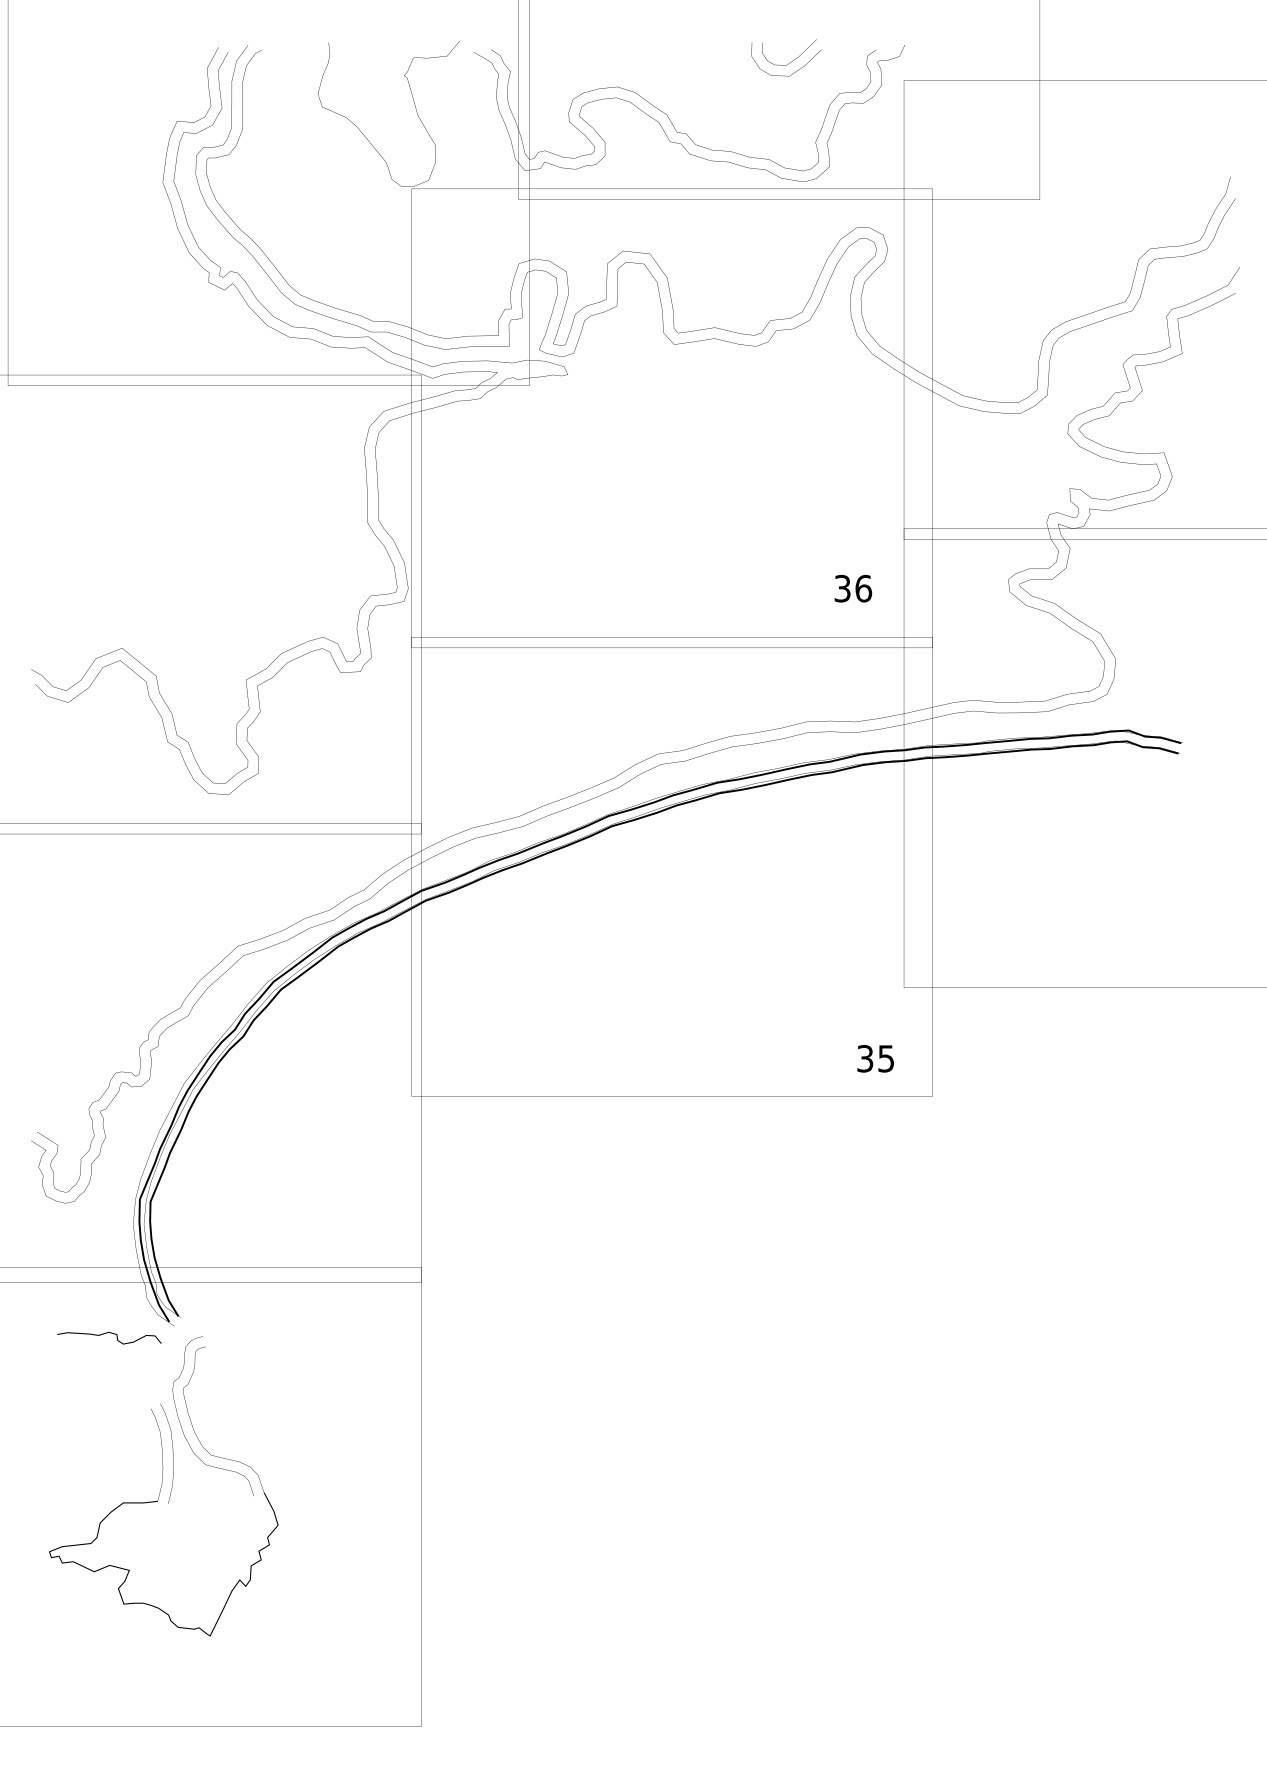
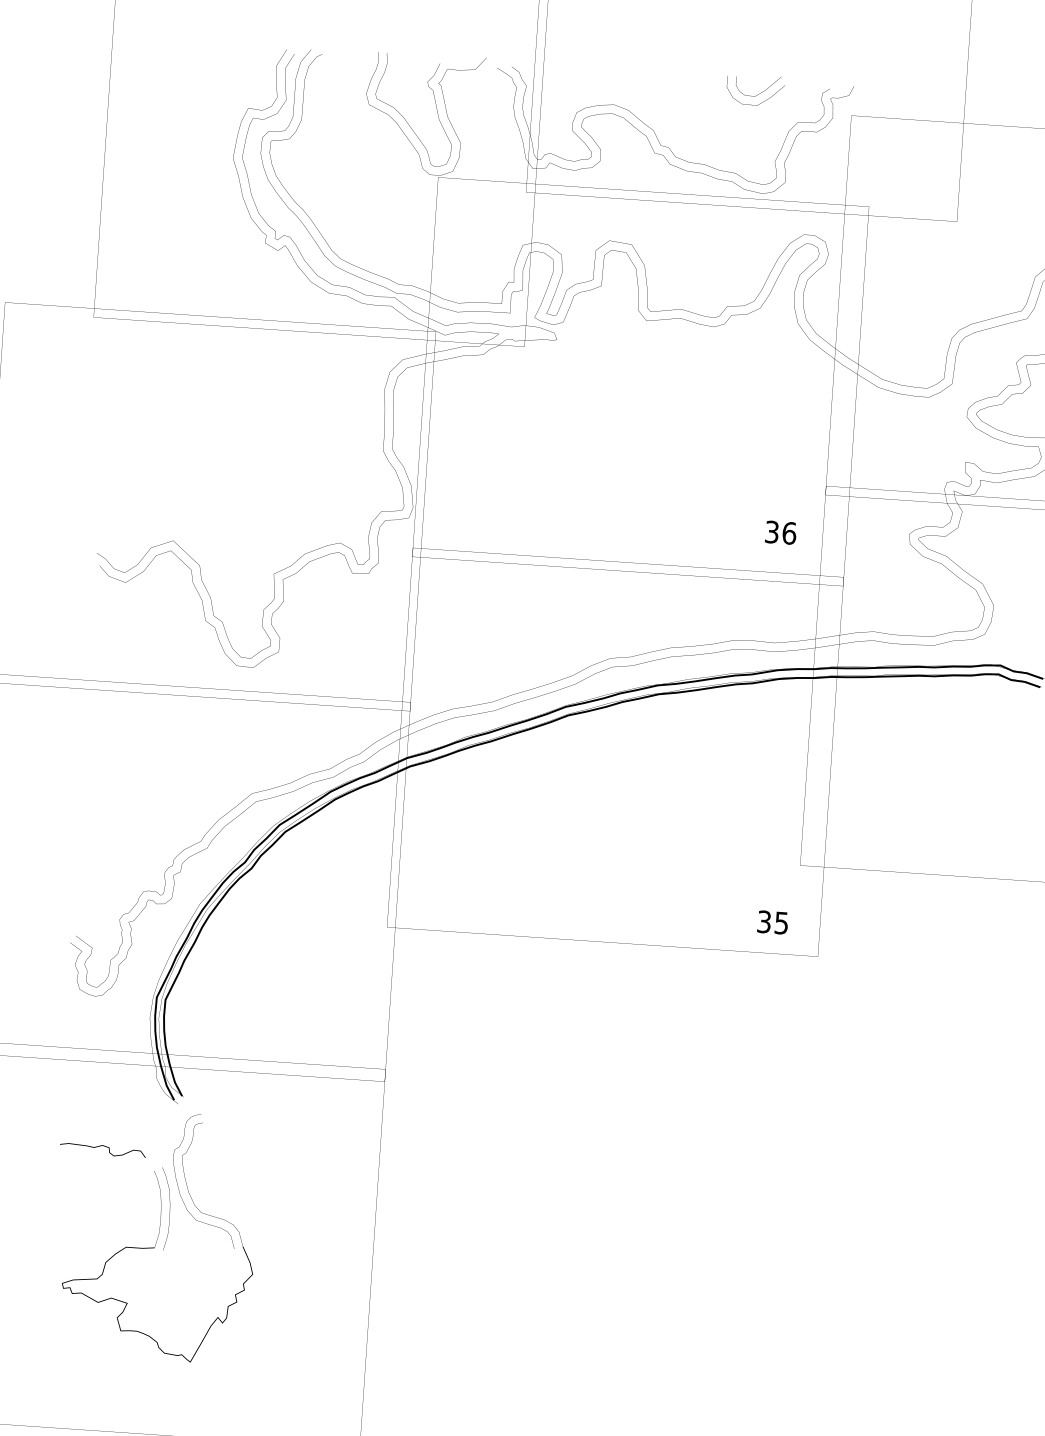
curve: (365, 119) -> (404, 117), added
curve: (110, 1333) -> (104, 1146), moved

